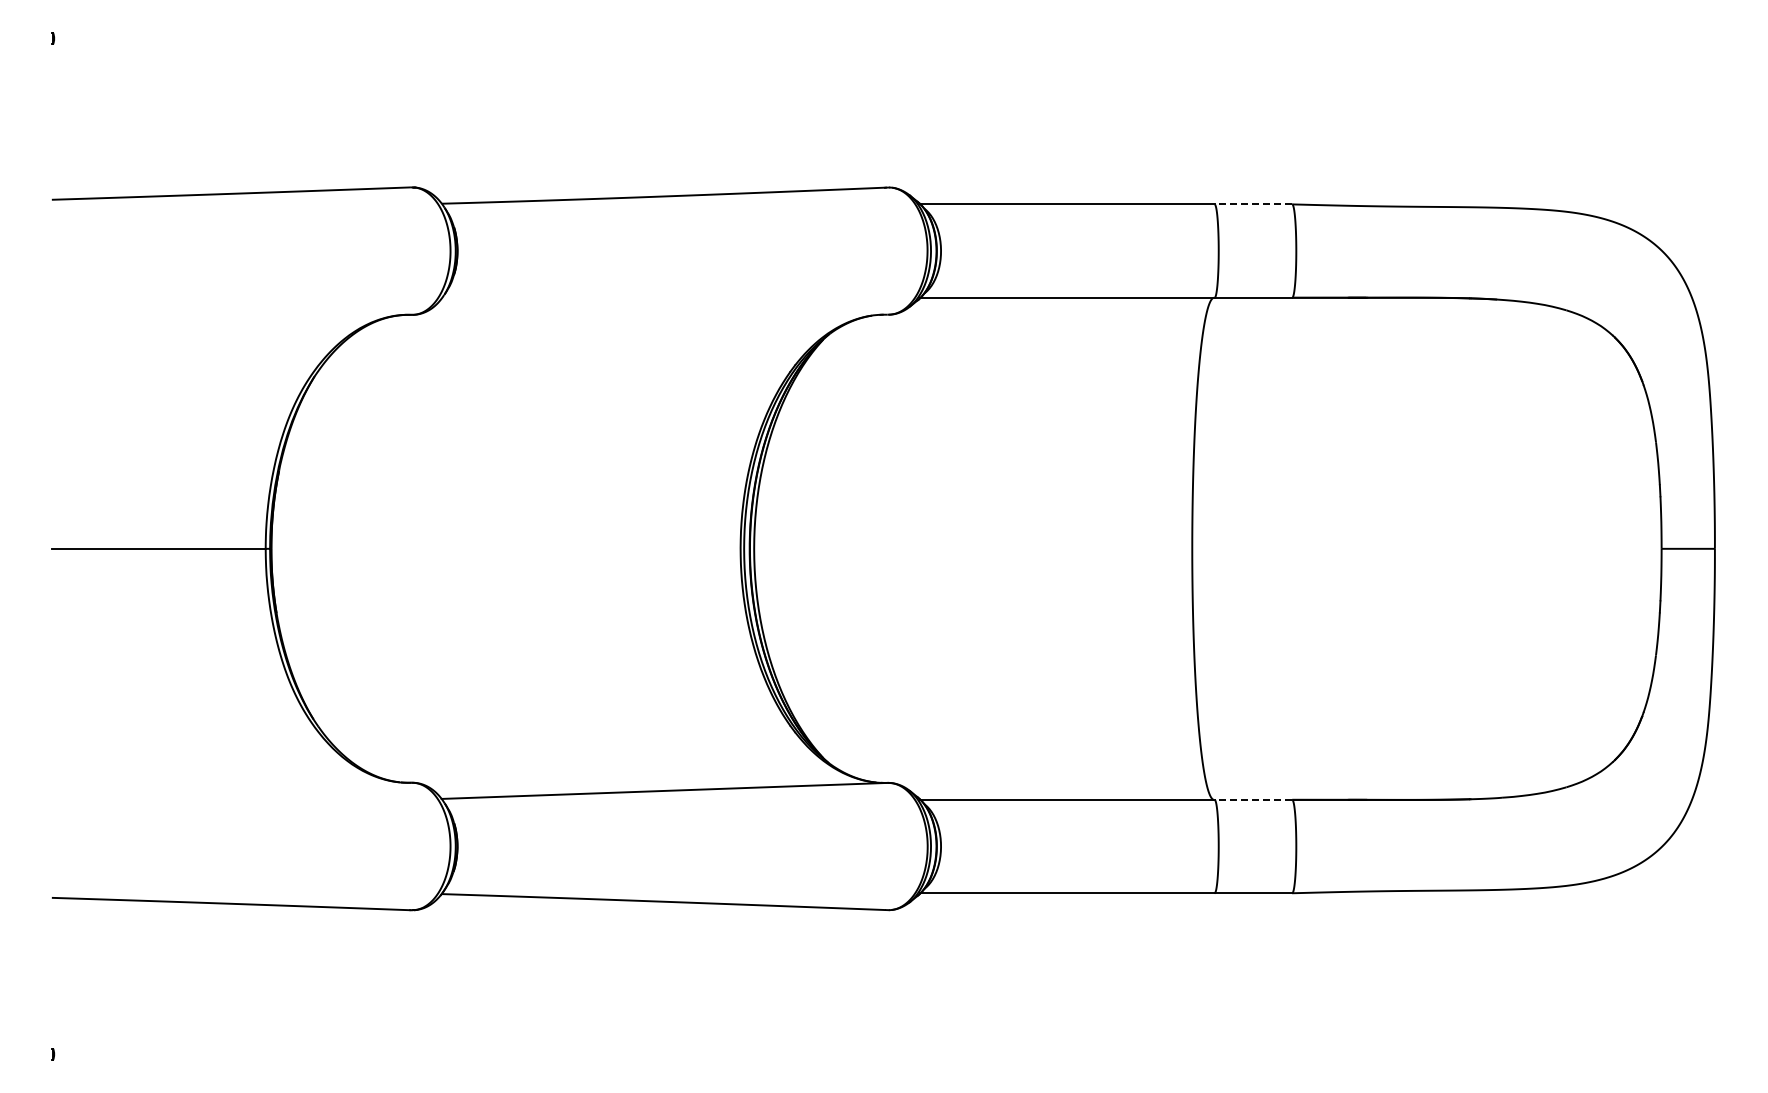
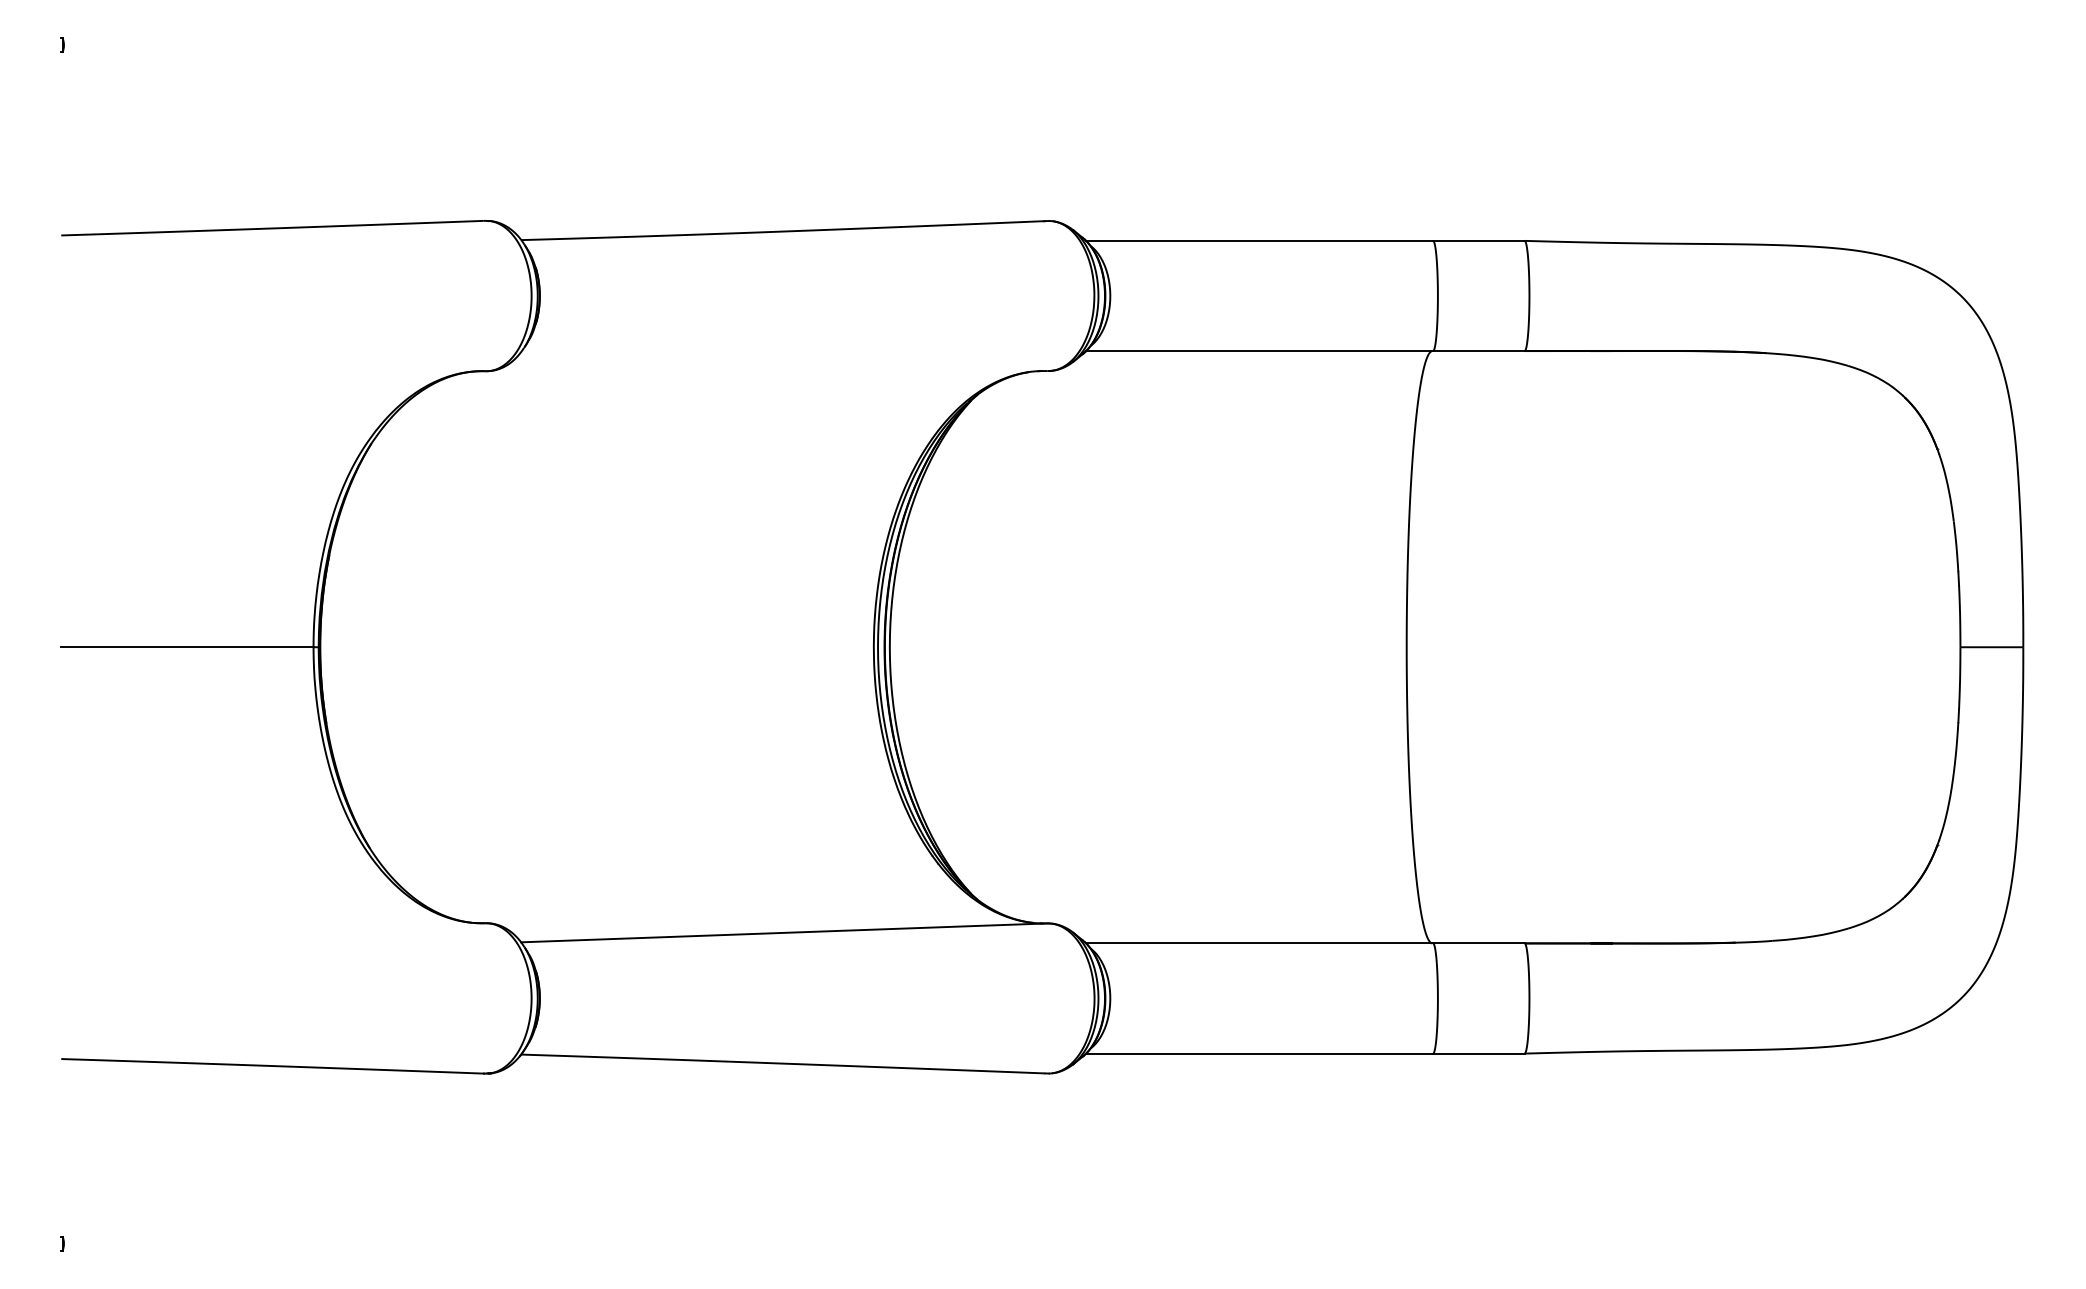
line: (1253, 204) -> (1478, 241), dashed -> solid
line: (1253, 799) -> (1478, 942), dashed -> solid

